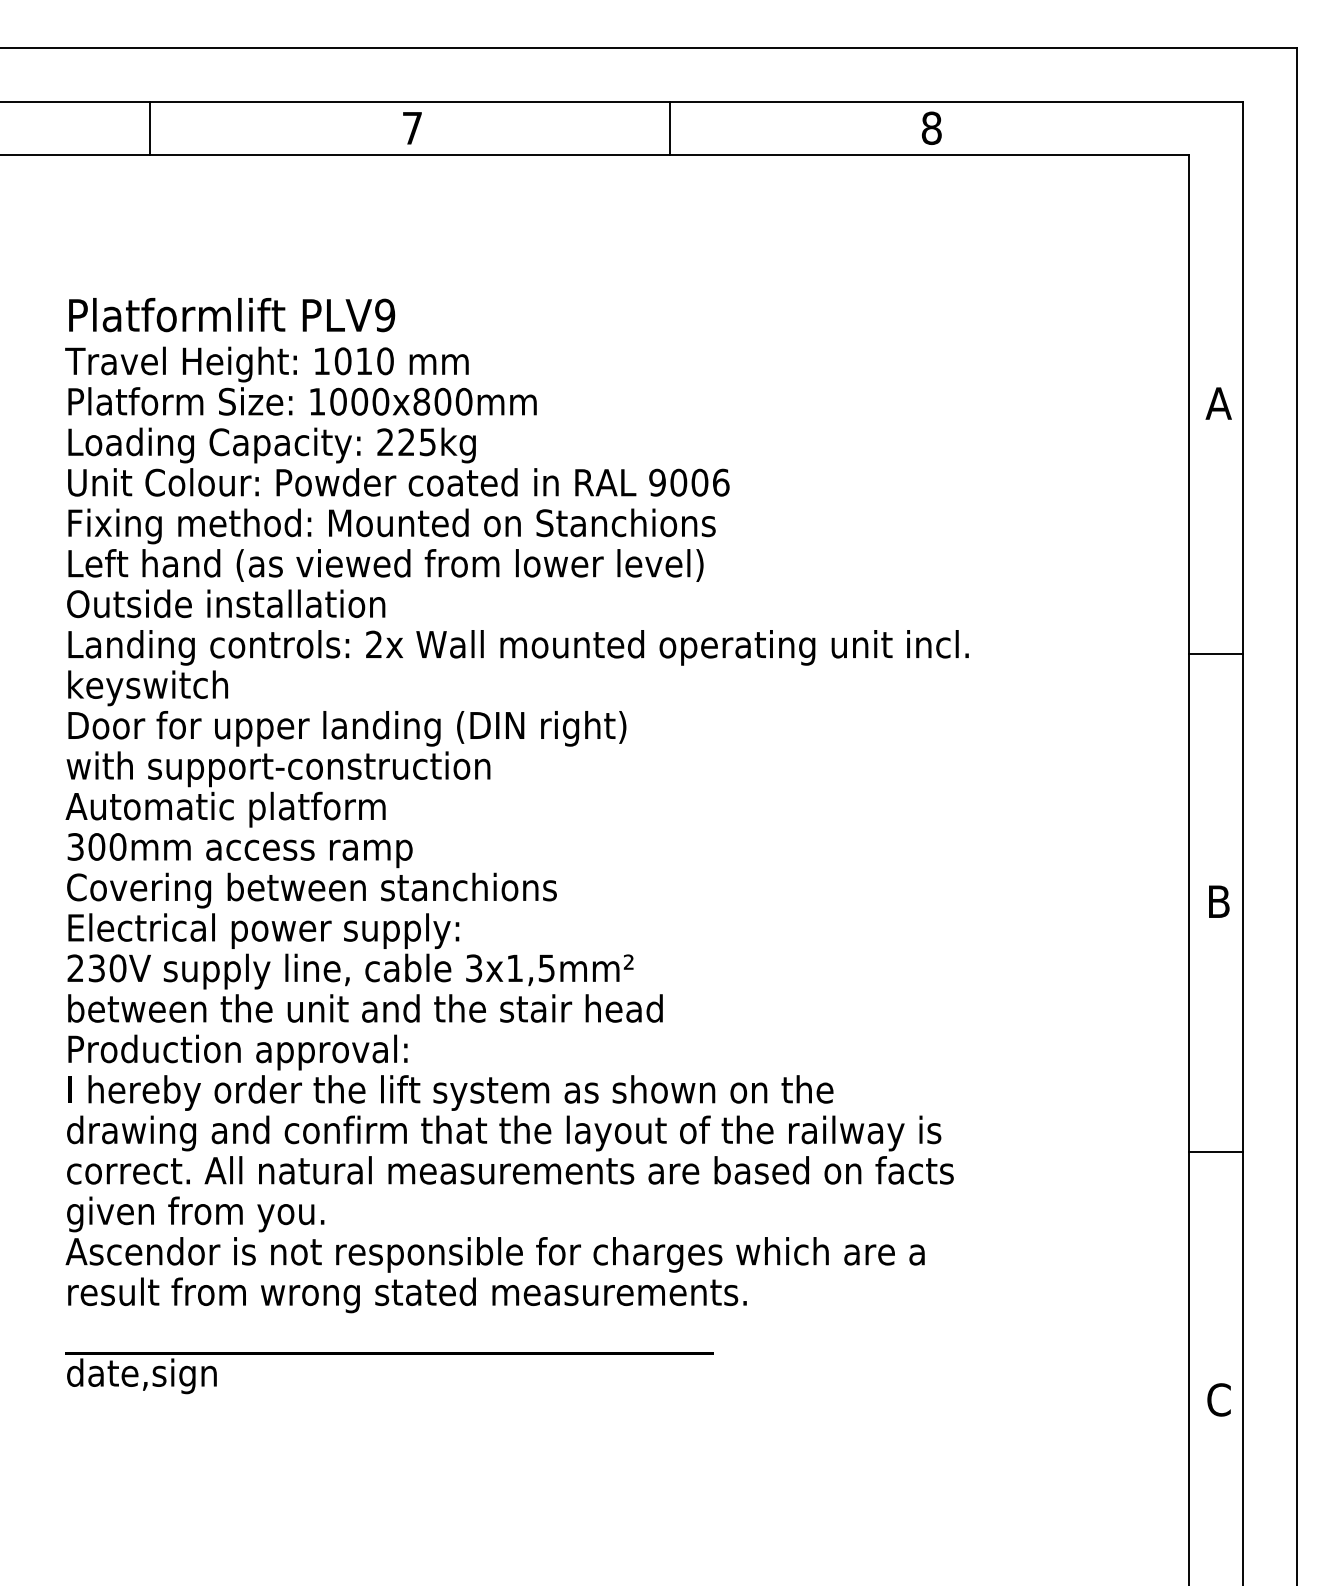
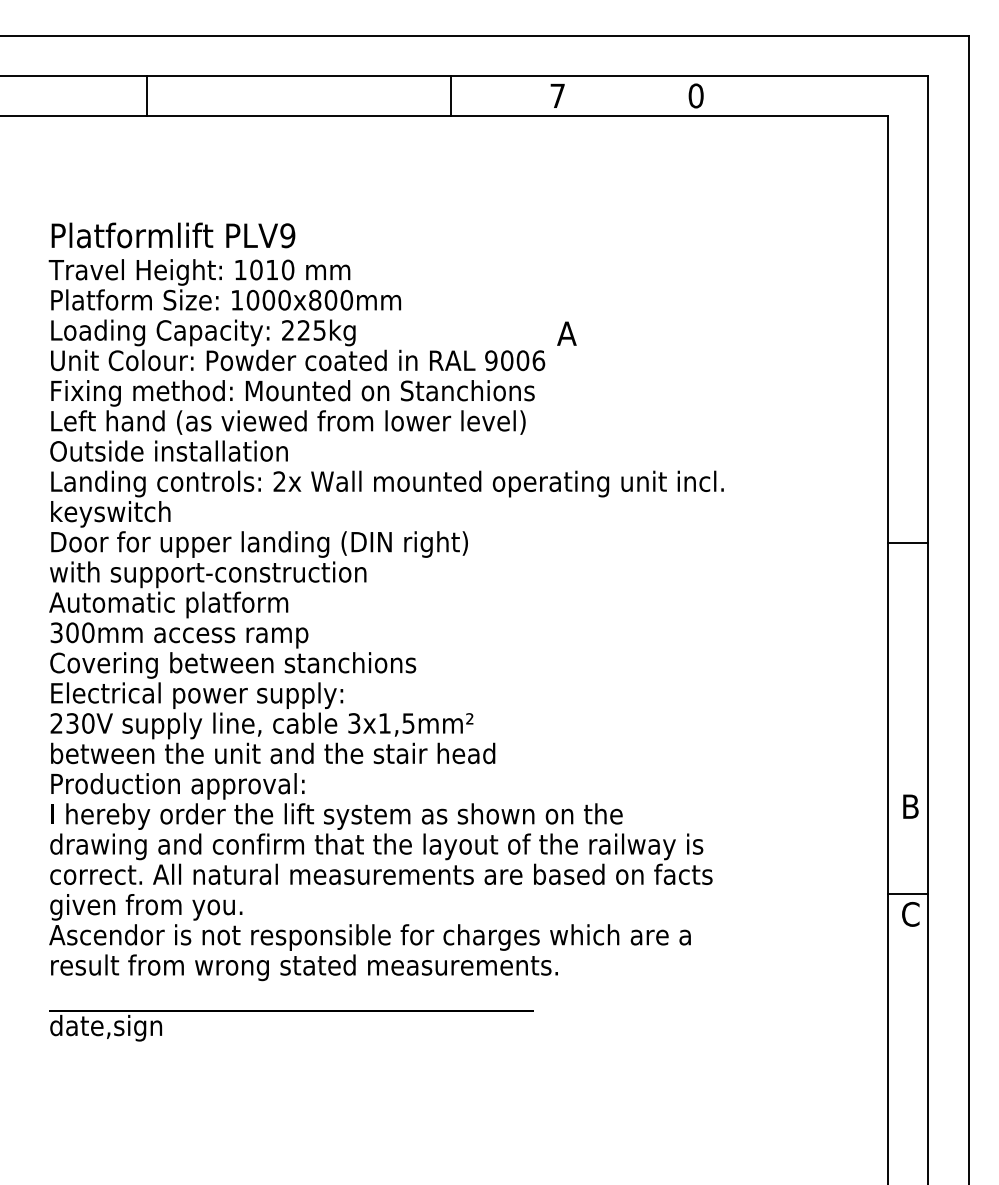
text: (931, 127) -> (695, 95), 8 -> 0
line: (150, 128) -> (146, 96), moved
text: (412, 128) -> (557, 96), moved
line: (669, 128) -> (450, 96), moved
text: (1218, 403) -> (566, 333), moved
line: (1215, 653) -> (908, 542), moved
text: (1219, 901) -> (911, 806), moved
line: (1215, 1151) -> (908, 893), moved
text: (1218, 1399) -> (910, 914), moved

